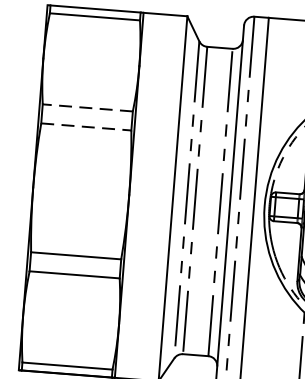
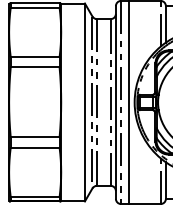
line: (86, 108) -> (34, 57), dashed -> solid
line: (86, 127) -> (35, 67), dashed -> solid

